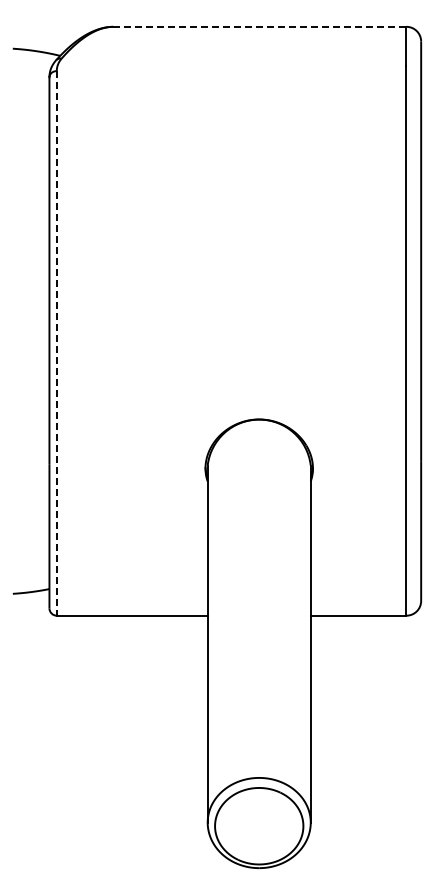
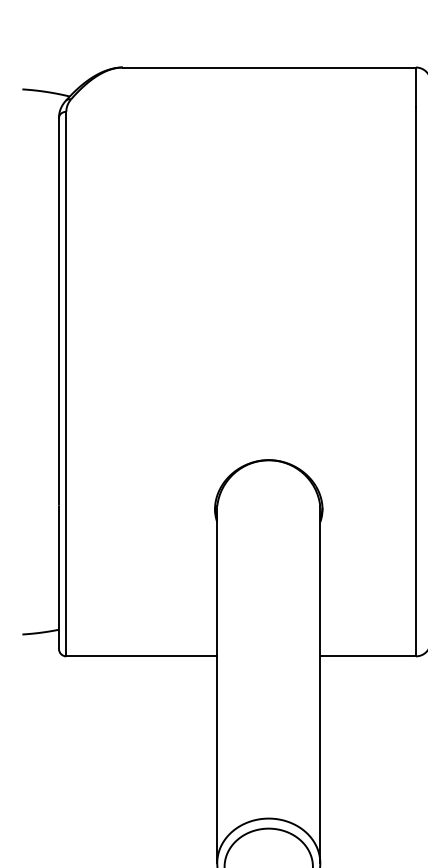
line: (259, 26) -> (269, 67), dashed -> solid
line: (56, 343) -> (66, 384), dashed -> solid

